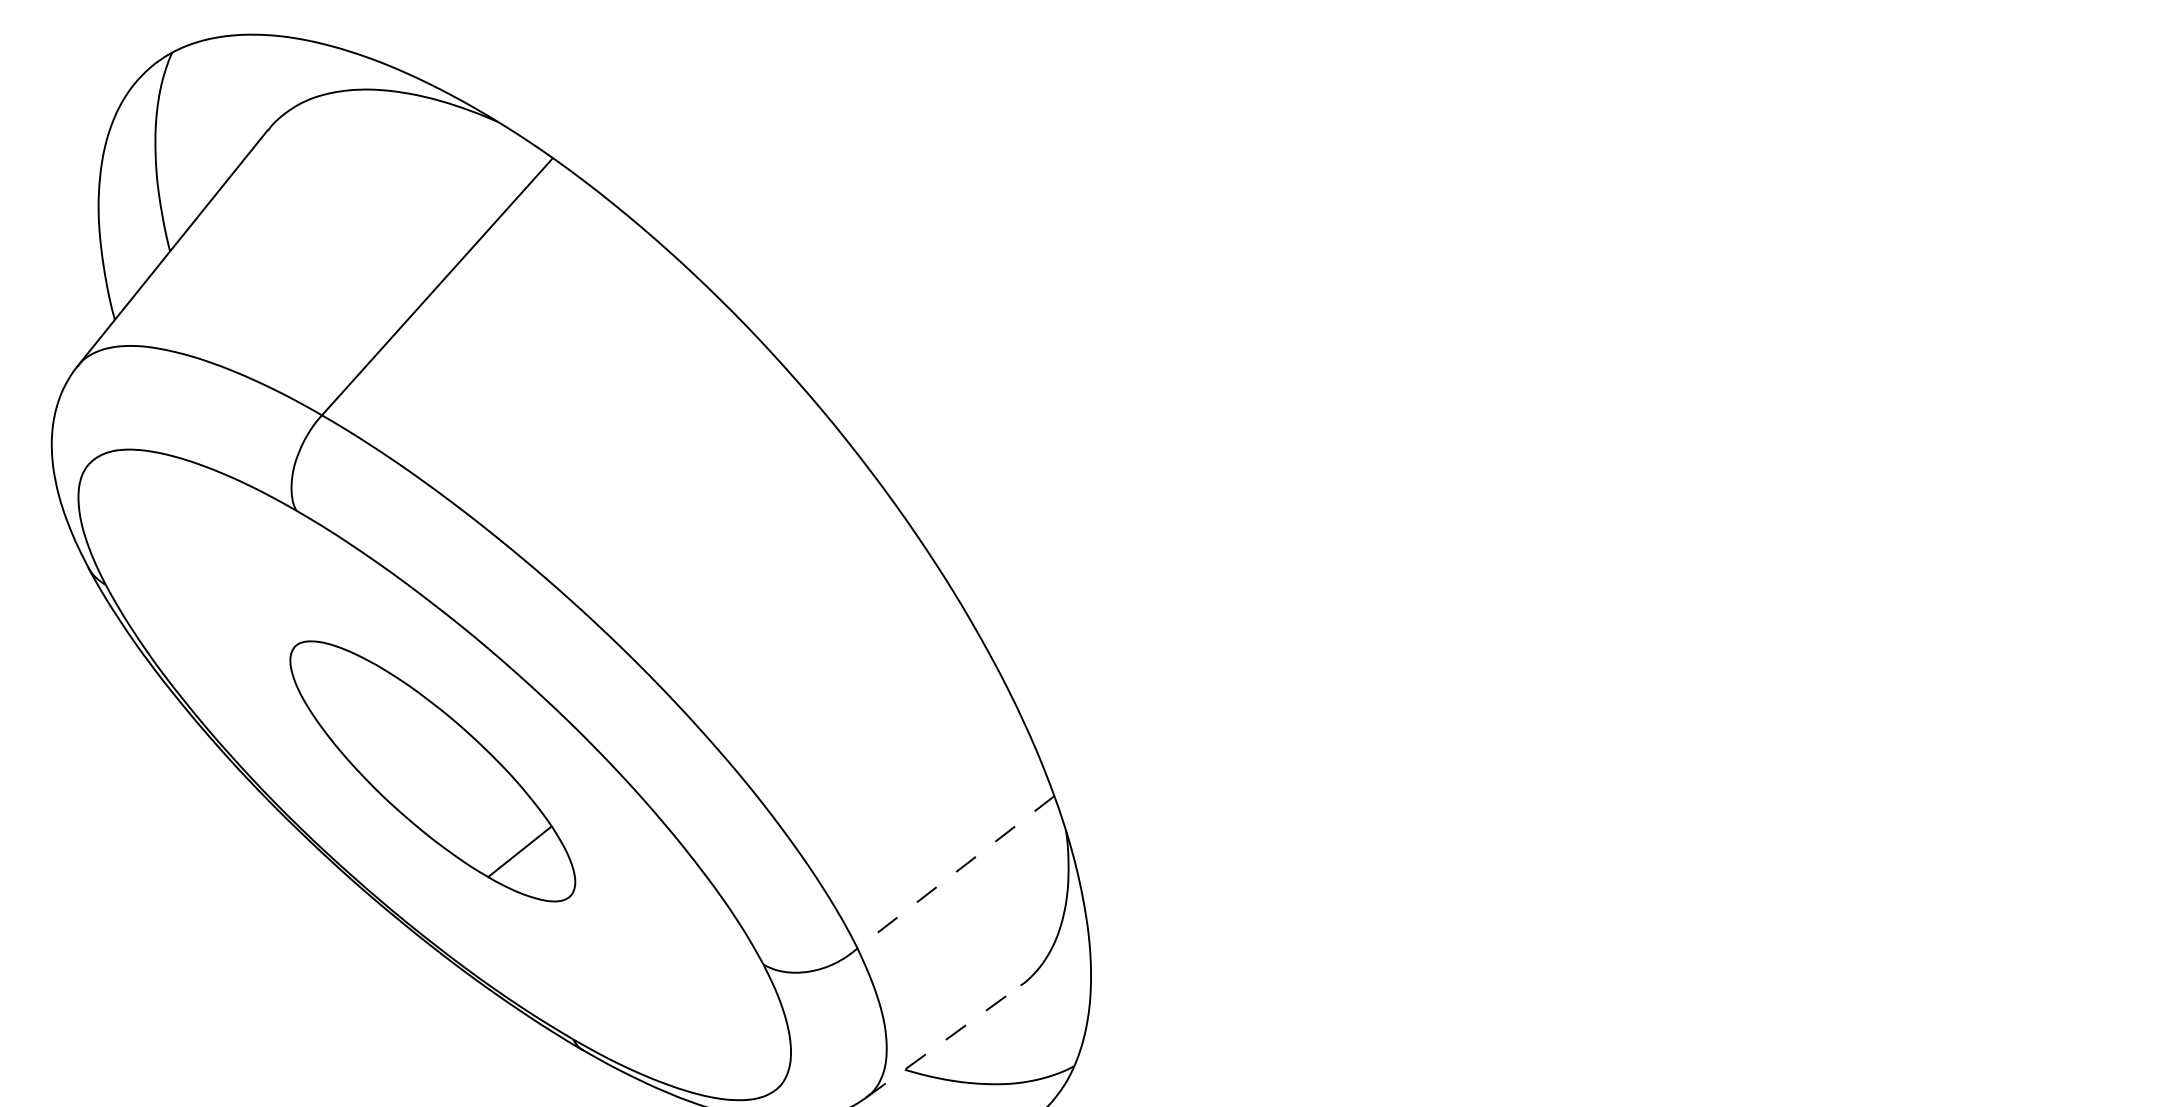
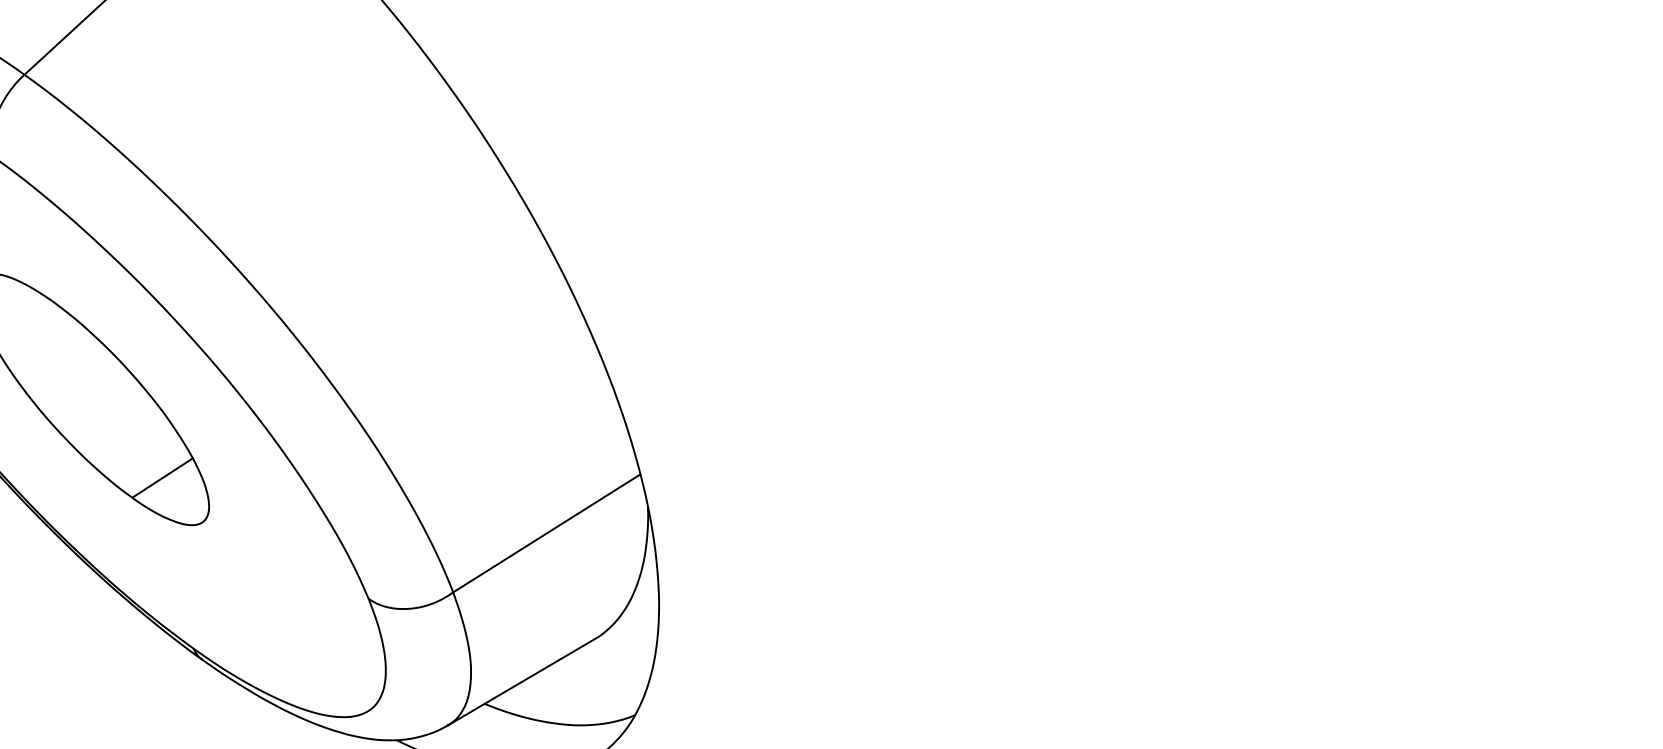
line: (955, 872) -> (546, 533), dashed -> solid
line: (943, 1041) -> (521, 682), dashed -> solid

